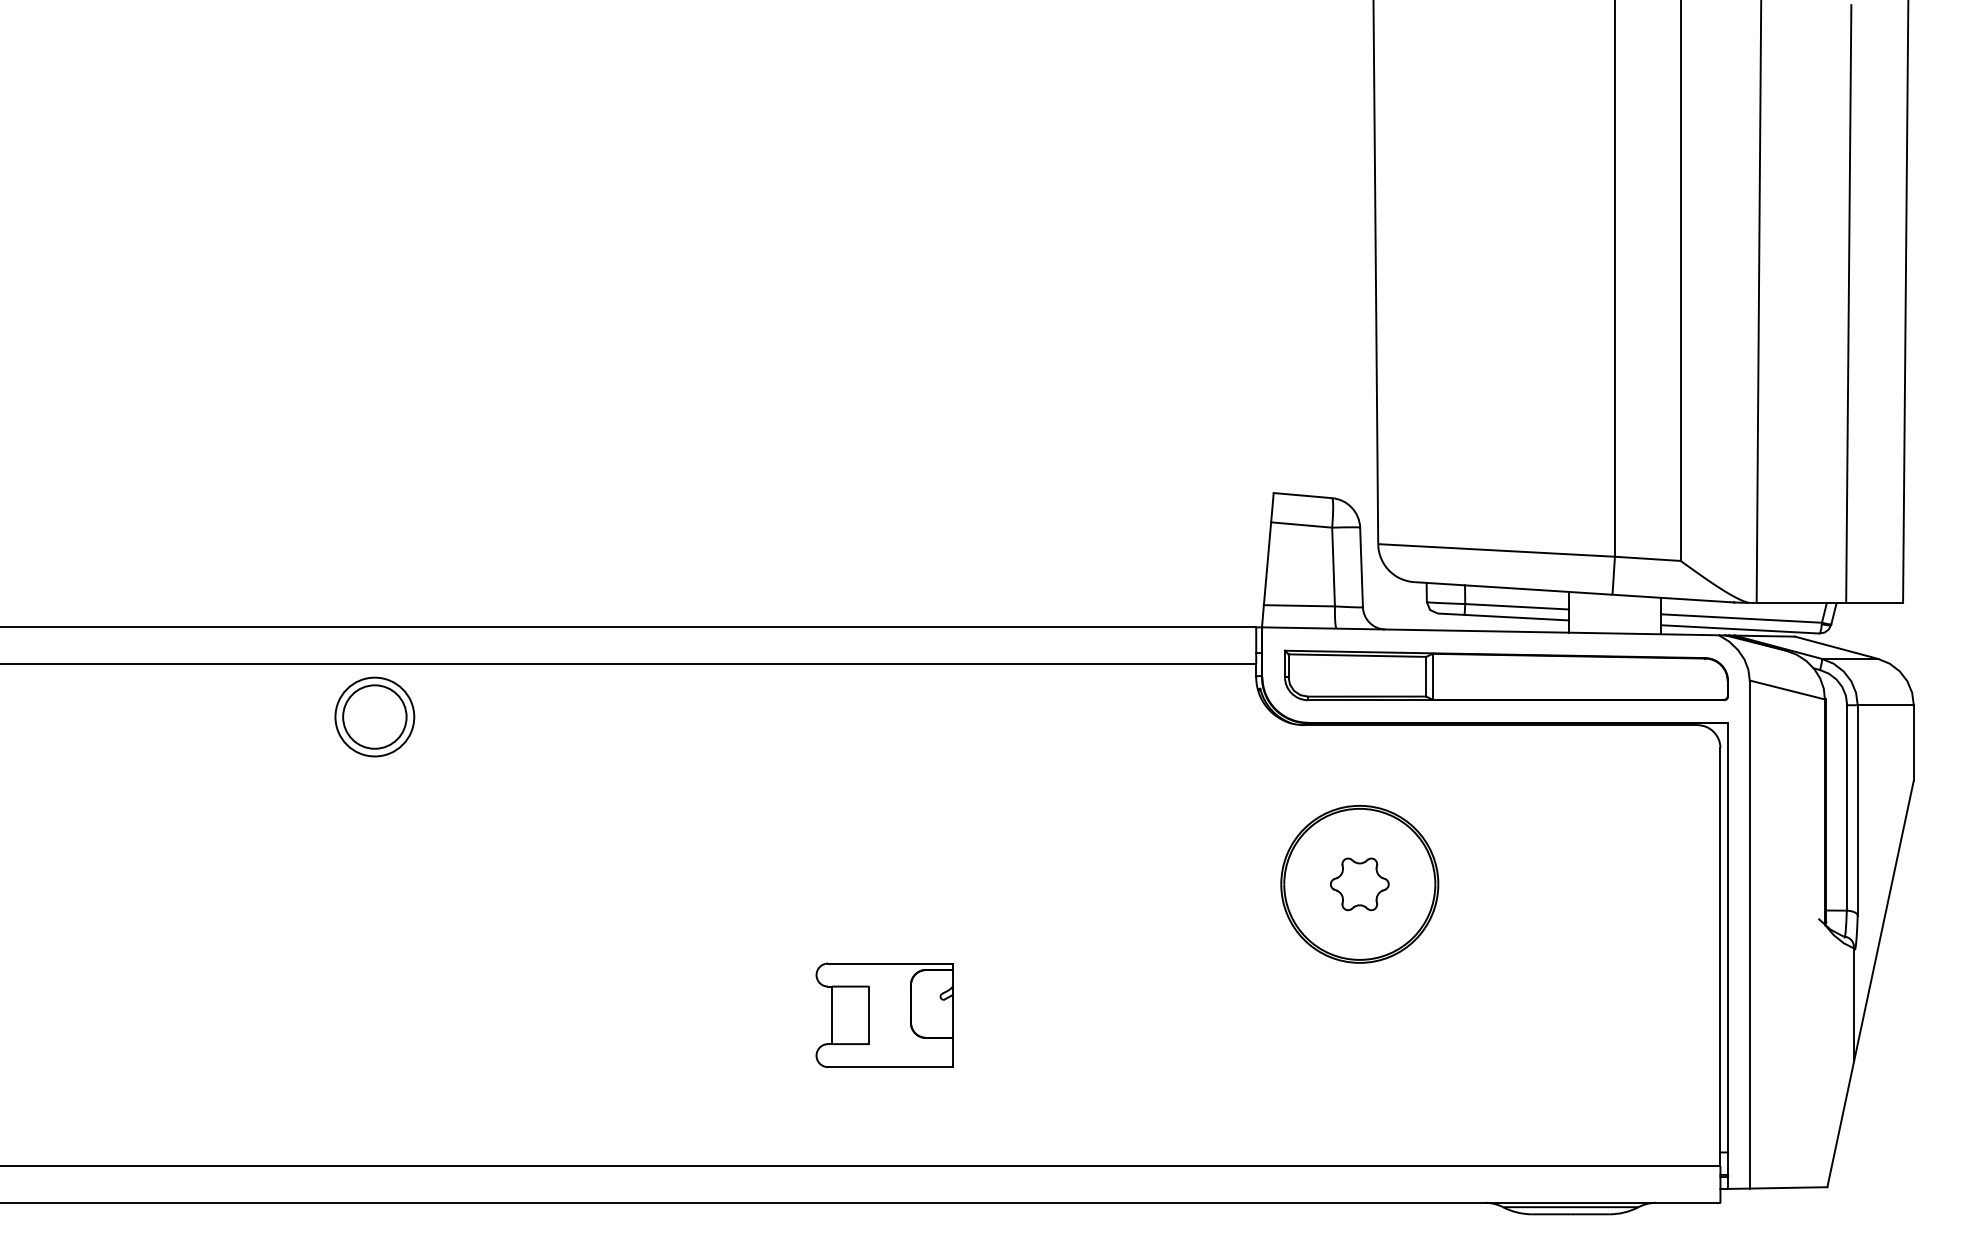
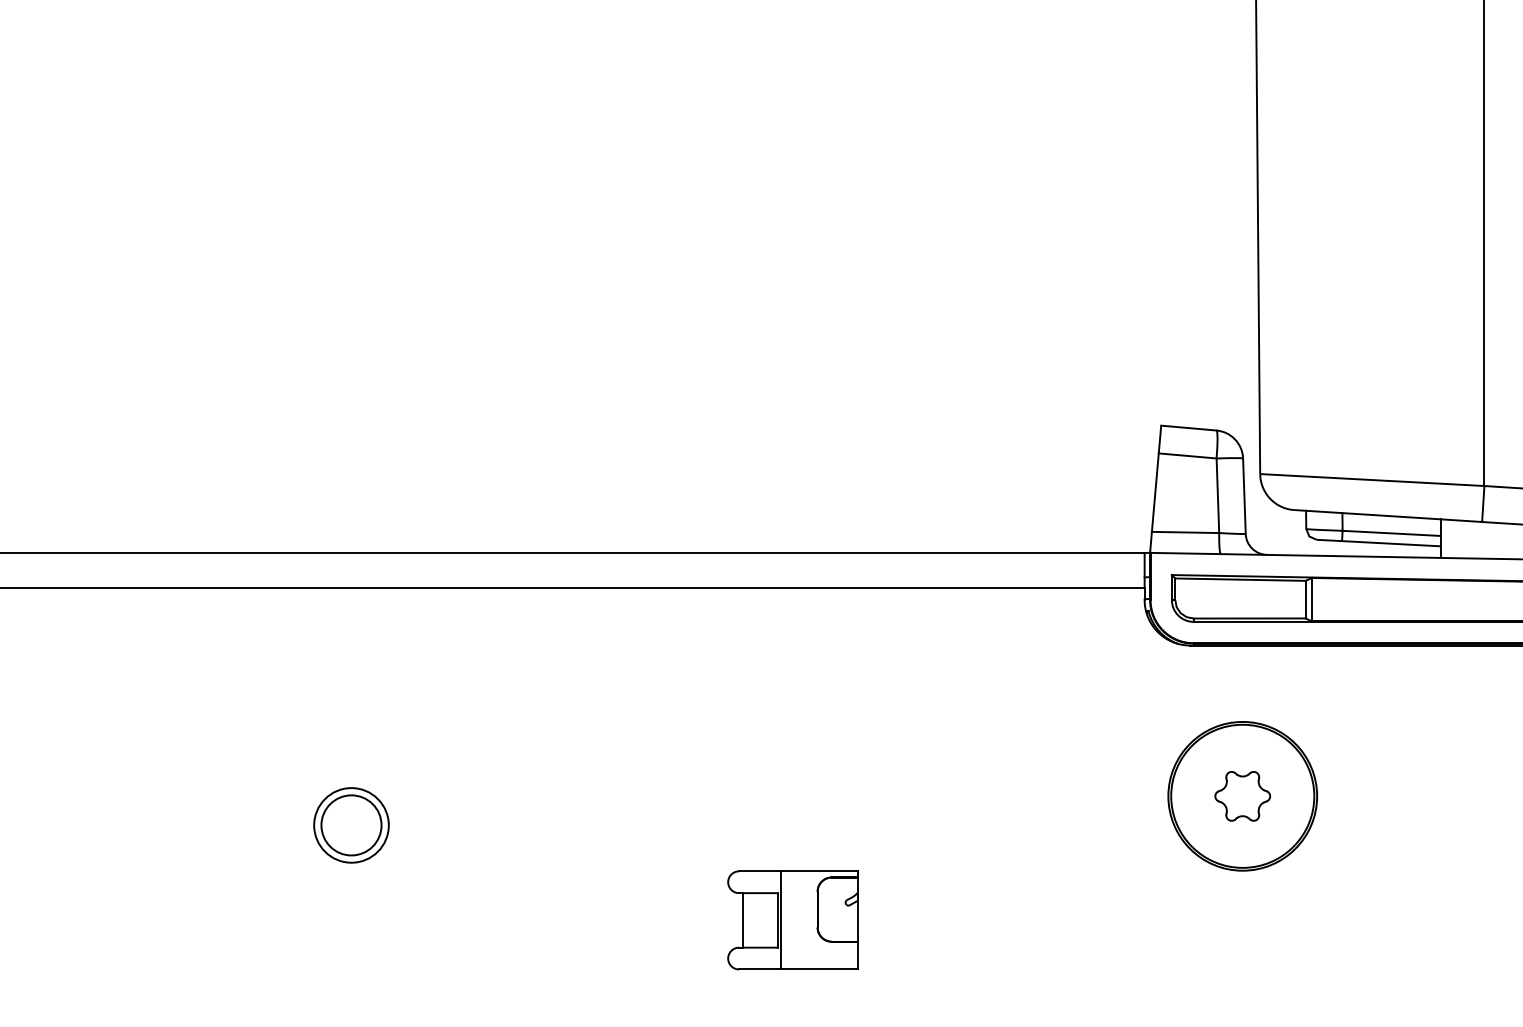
part: (374, 716) -> (351, 824), moved
line: (872, 1015) -> (781, 920), added

